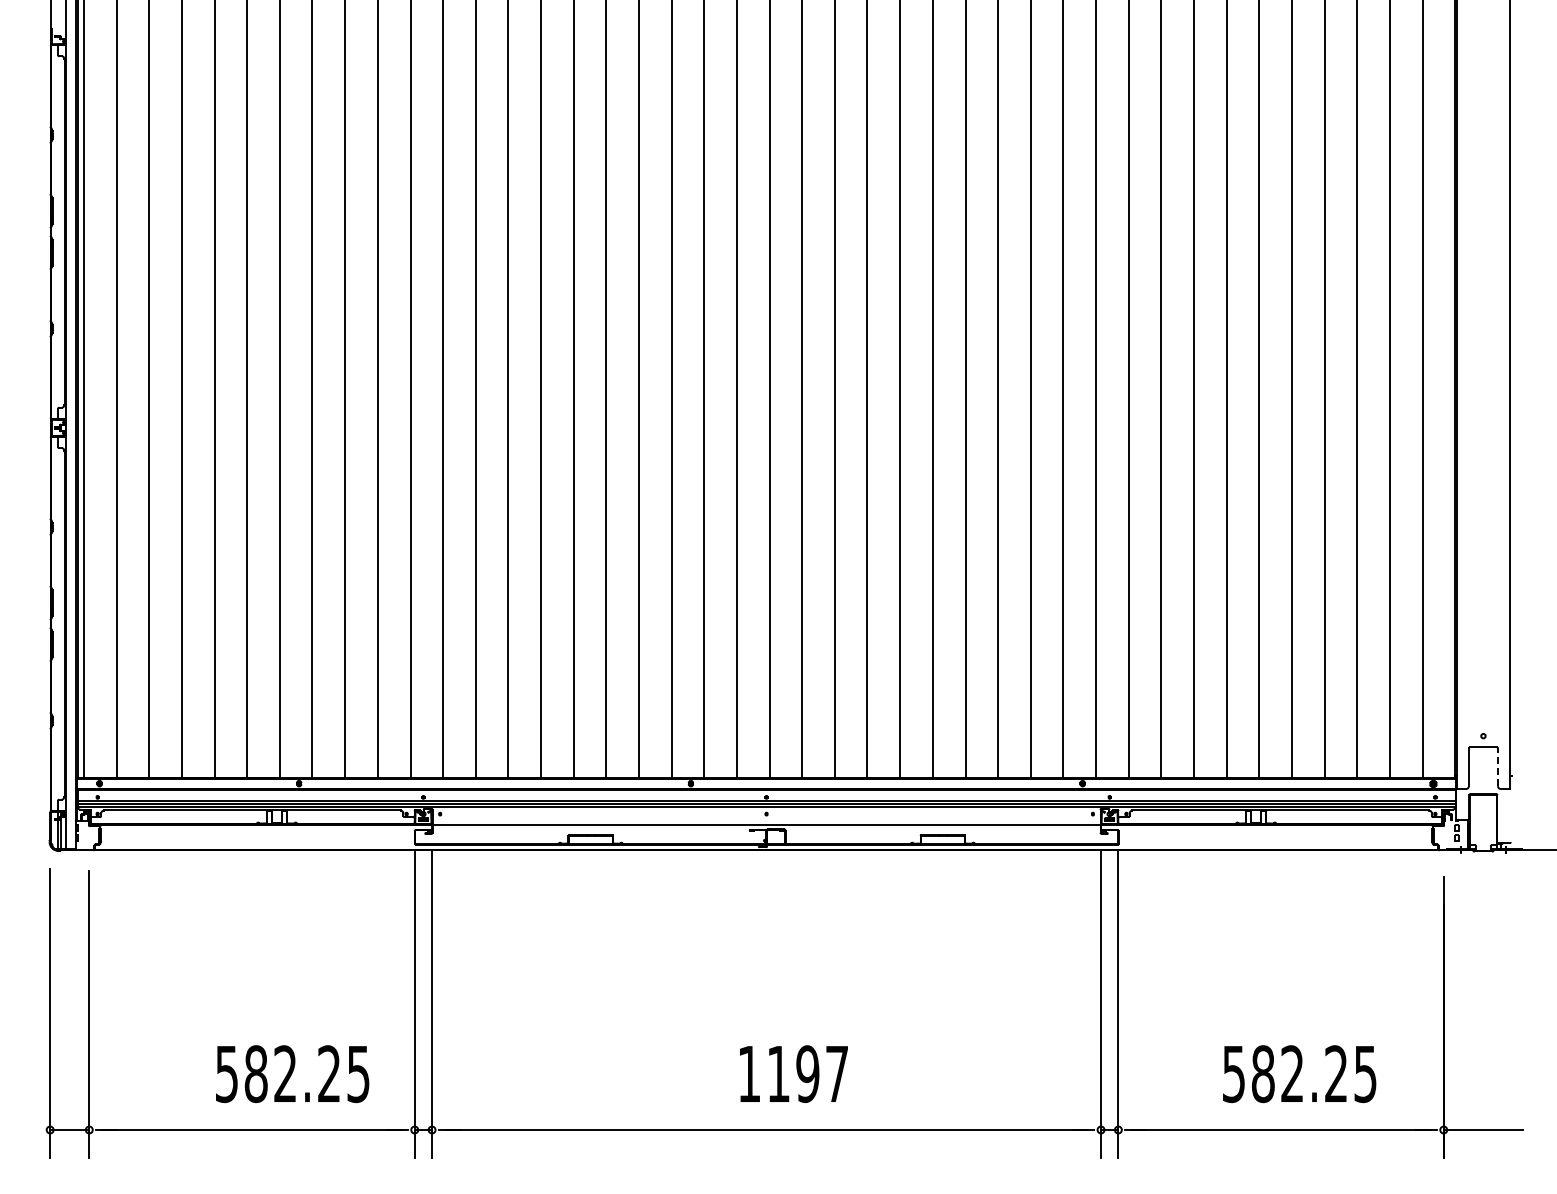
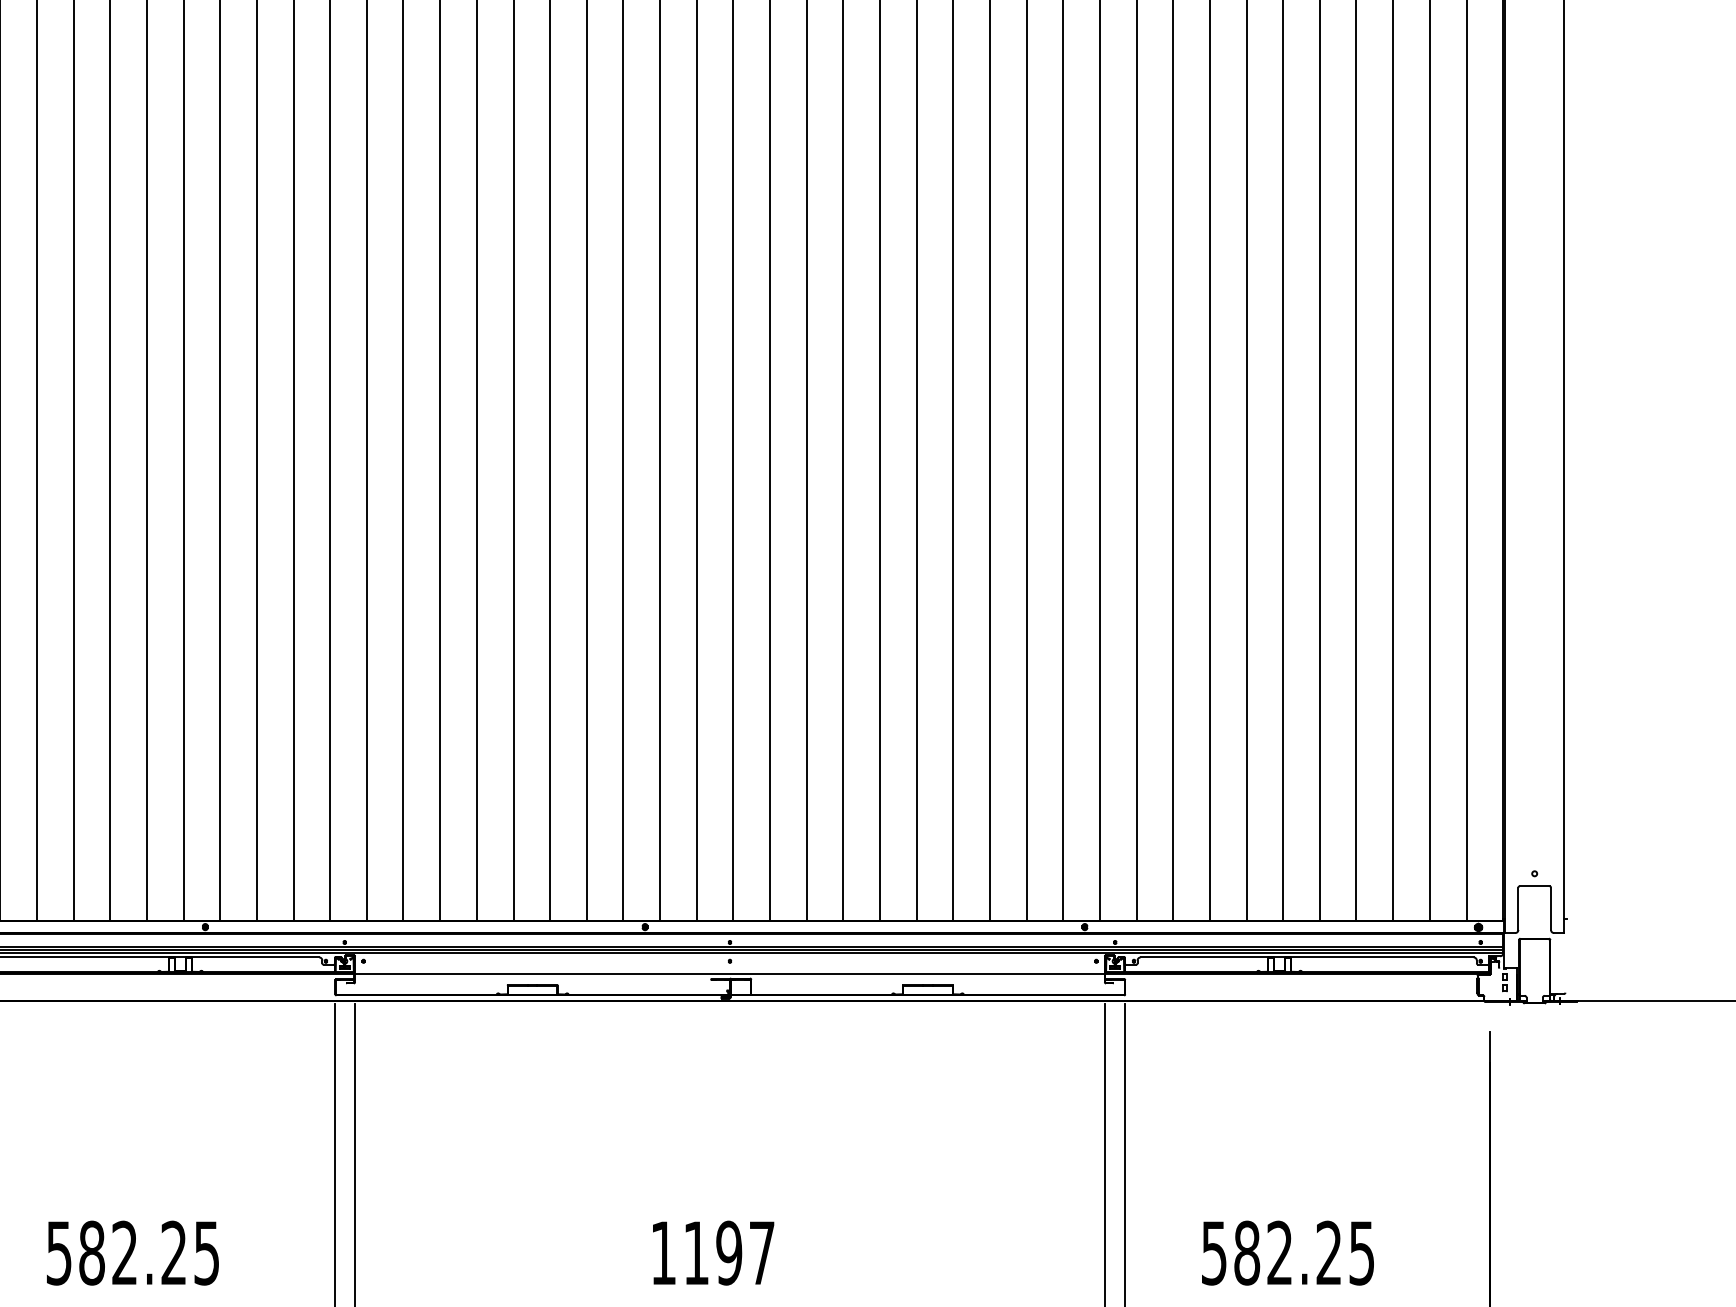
line: (1497, 767) -> (1550, 908), dashed -> solid
text: (292, 1074) -> (132, 1253), moved
text: (793, 1074) -> (713, 1253), moved
text: (1299, 1074) -> (1287, 1253), moved

